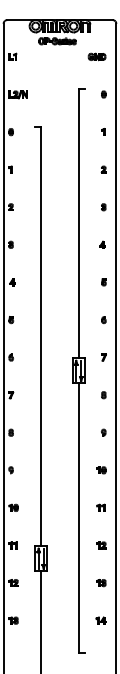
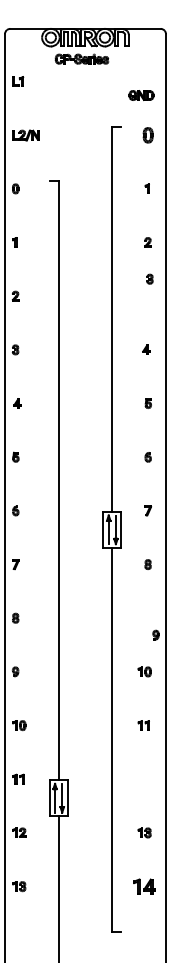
part: (97, 56) -> (141, 95), moved
part: (103, 94) -> (147, 134), size x1.6
part: (103, 206) -> (149, 278), moved
part: (103, 432) -> (155, 634), moved
part: (101, 544) -> (144, 778), removed
part: (100, 620) -> (143, 886), size x1.6

